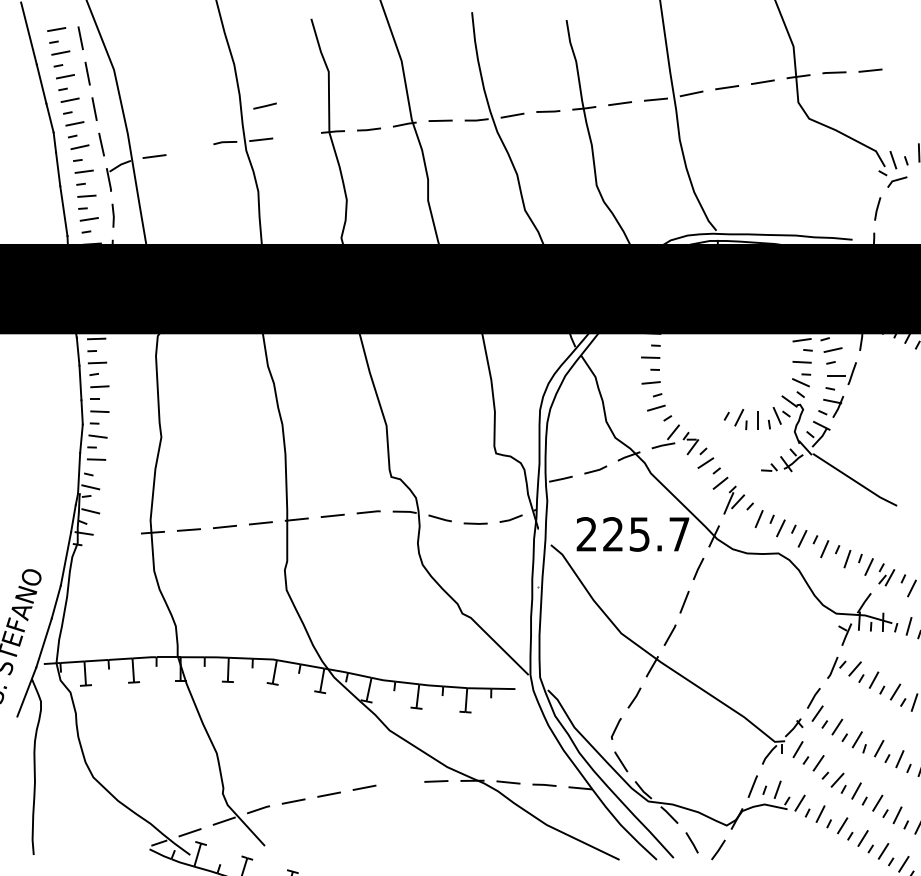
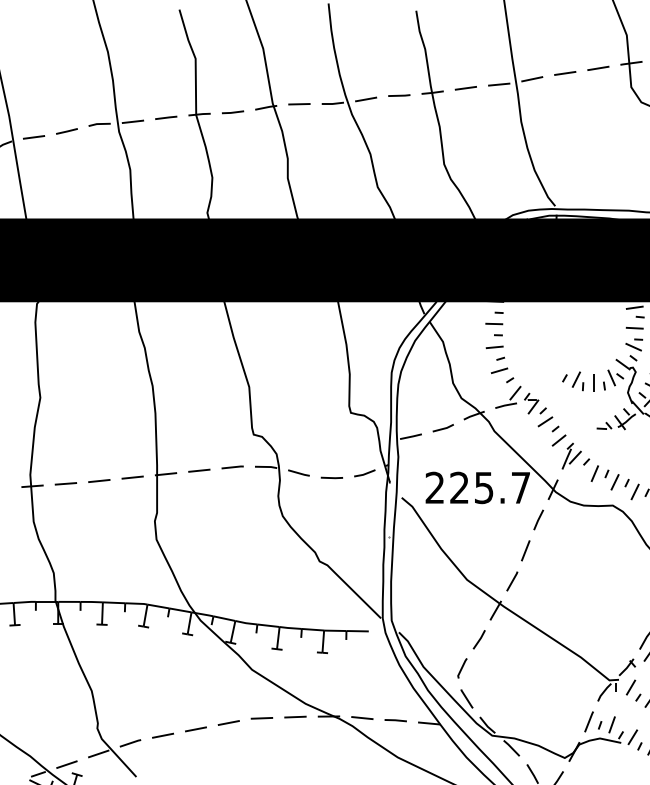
line: (264, 105) -> (66, 130), moved
line: (296, 135) -> (165, 117), added
line: (400, 782) -> (262, 718), added

